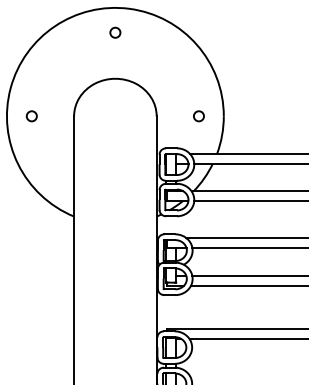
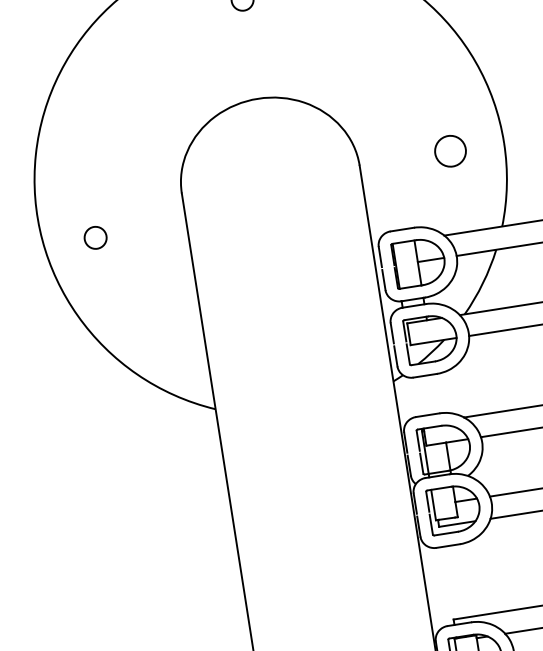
circle: (31, 116) -> (94, 238), moved
circle: (198, 116) -> (449, 151), size x1.4

